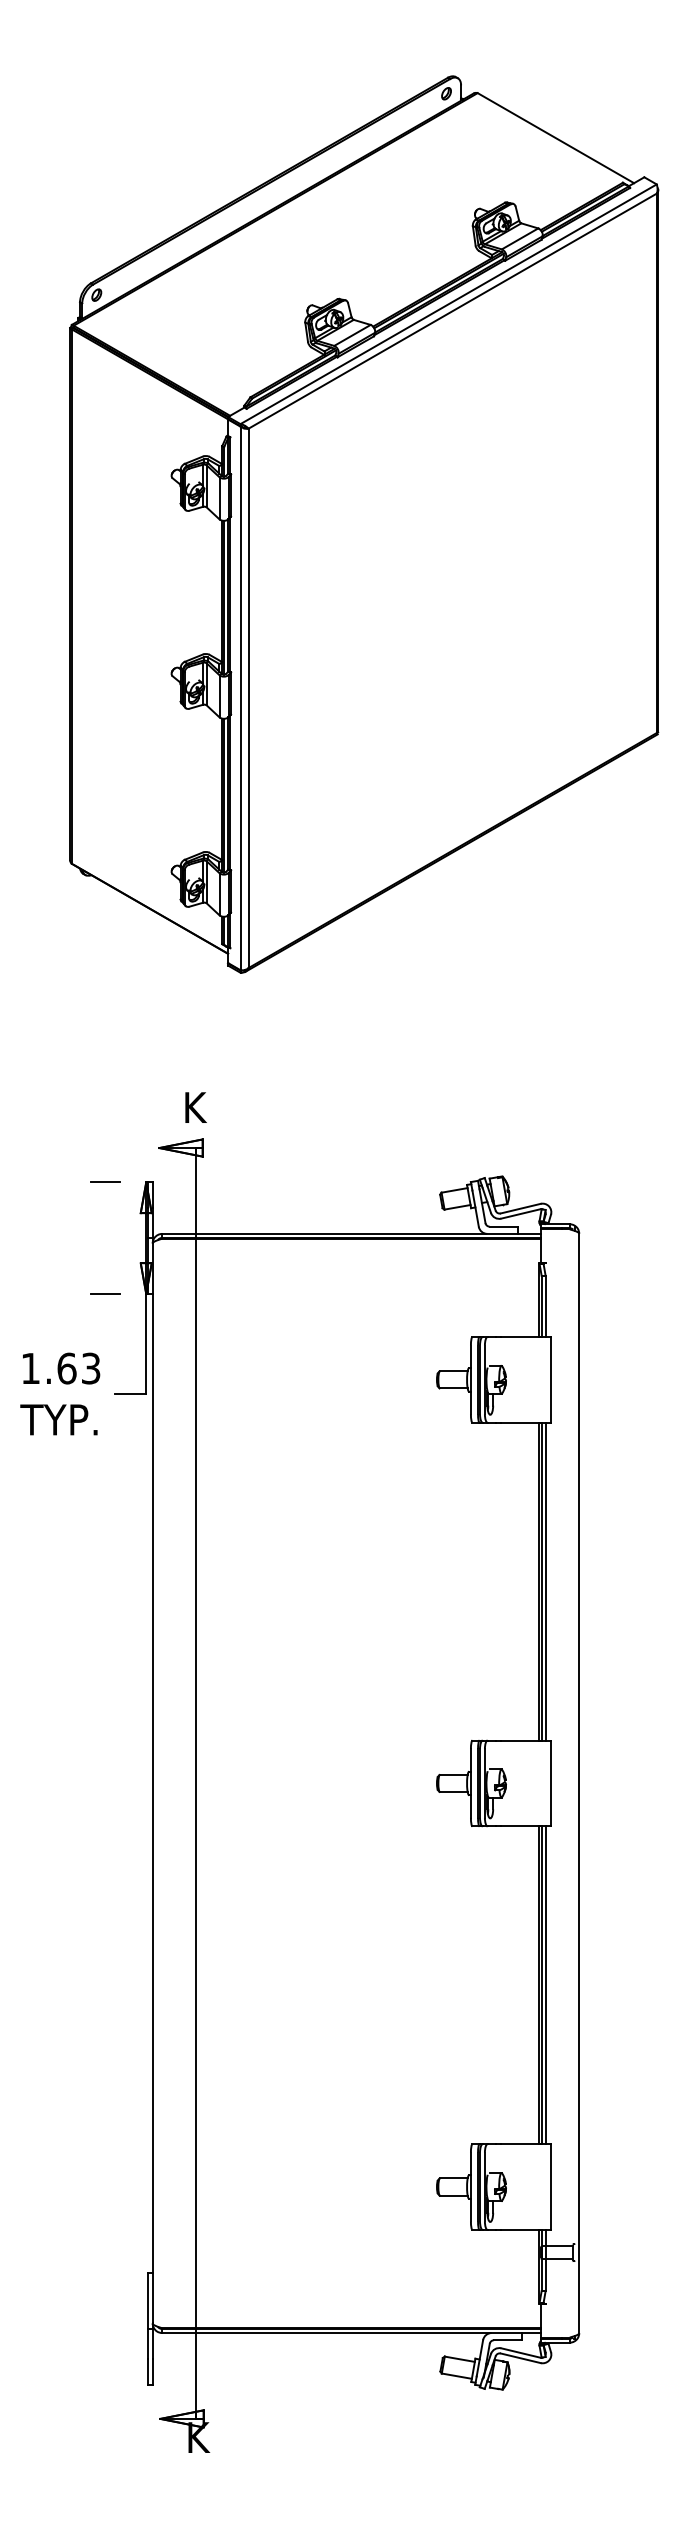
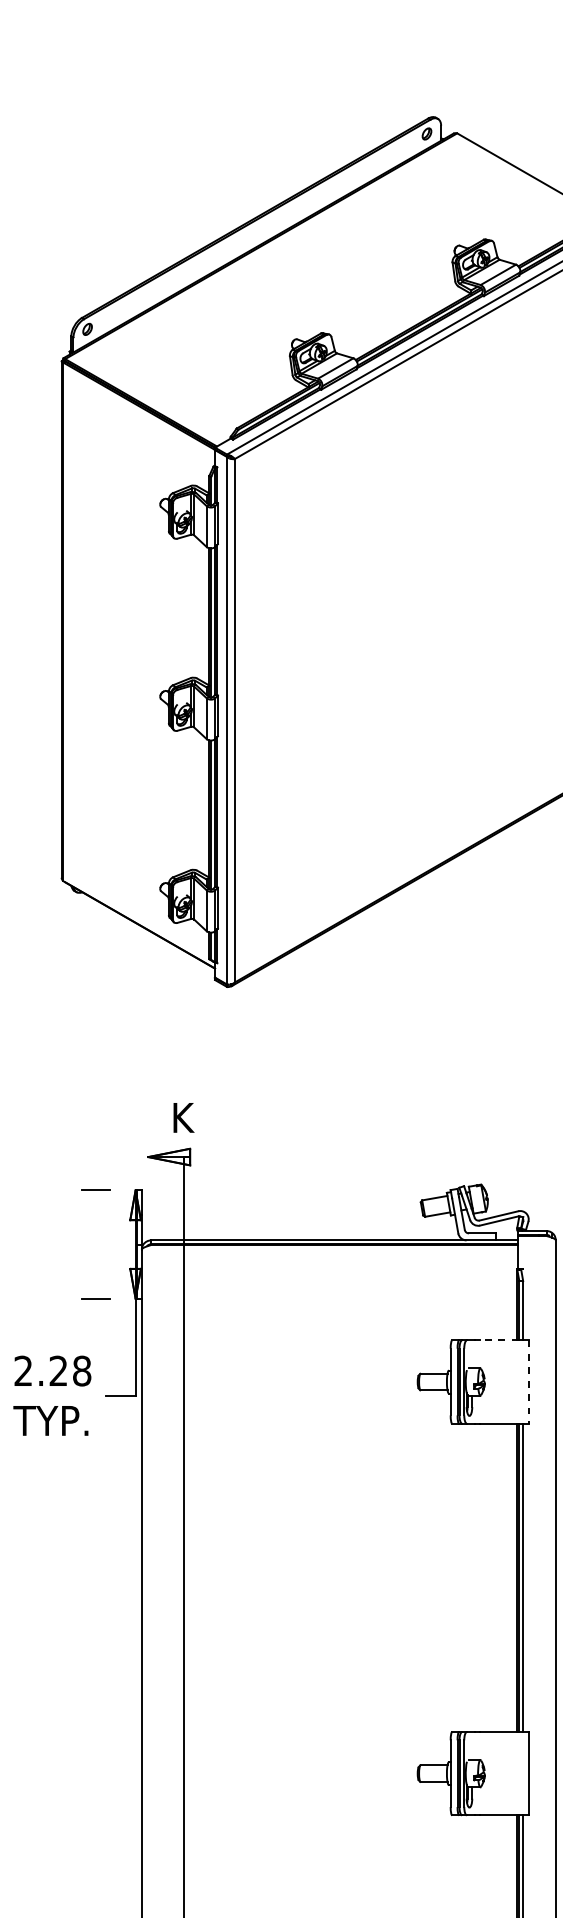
line: (520, 1336) -> (498, 1339), solid -> dashed
text: (60, 1368) -> (52, 1371), 1.63 -> 2.28
line: (551, 1379) -> (528, 1381), solid -> dashed

